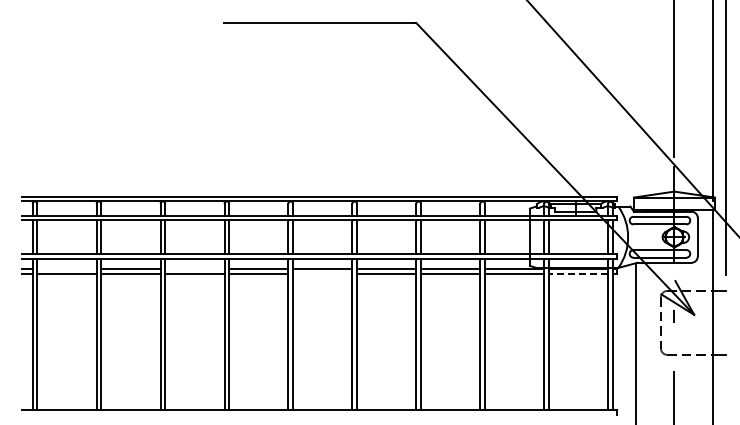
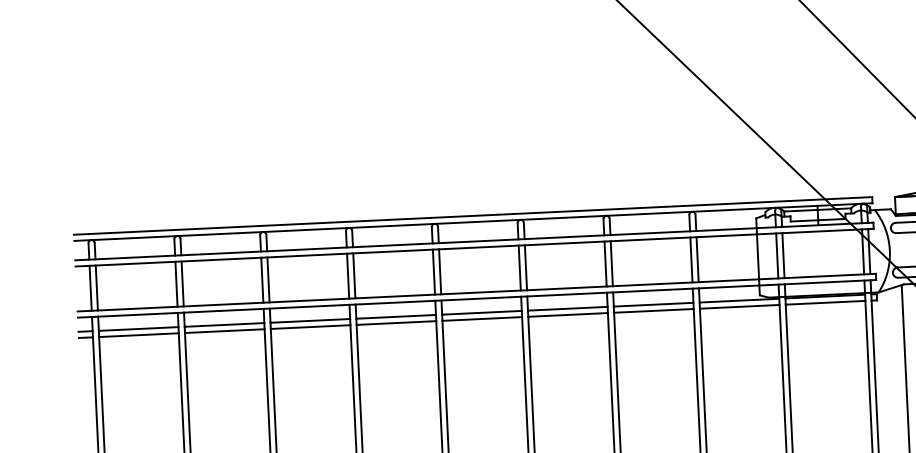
line: (66, 269) -> (138, 329), added
line: (194, 269) -> (309, 321), added
line: (322, 273) -> (481, 318), added
line: (578, 273) -> (825, 302), dashed -> solid

